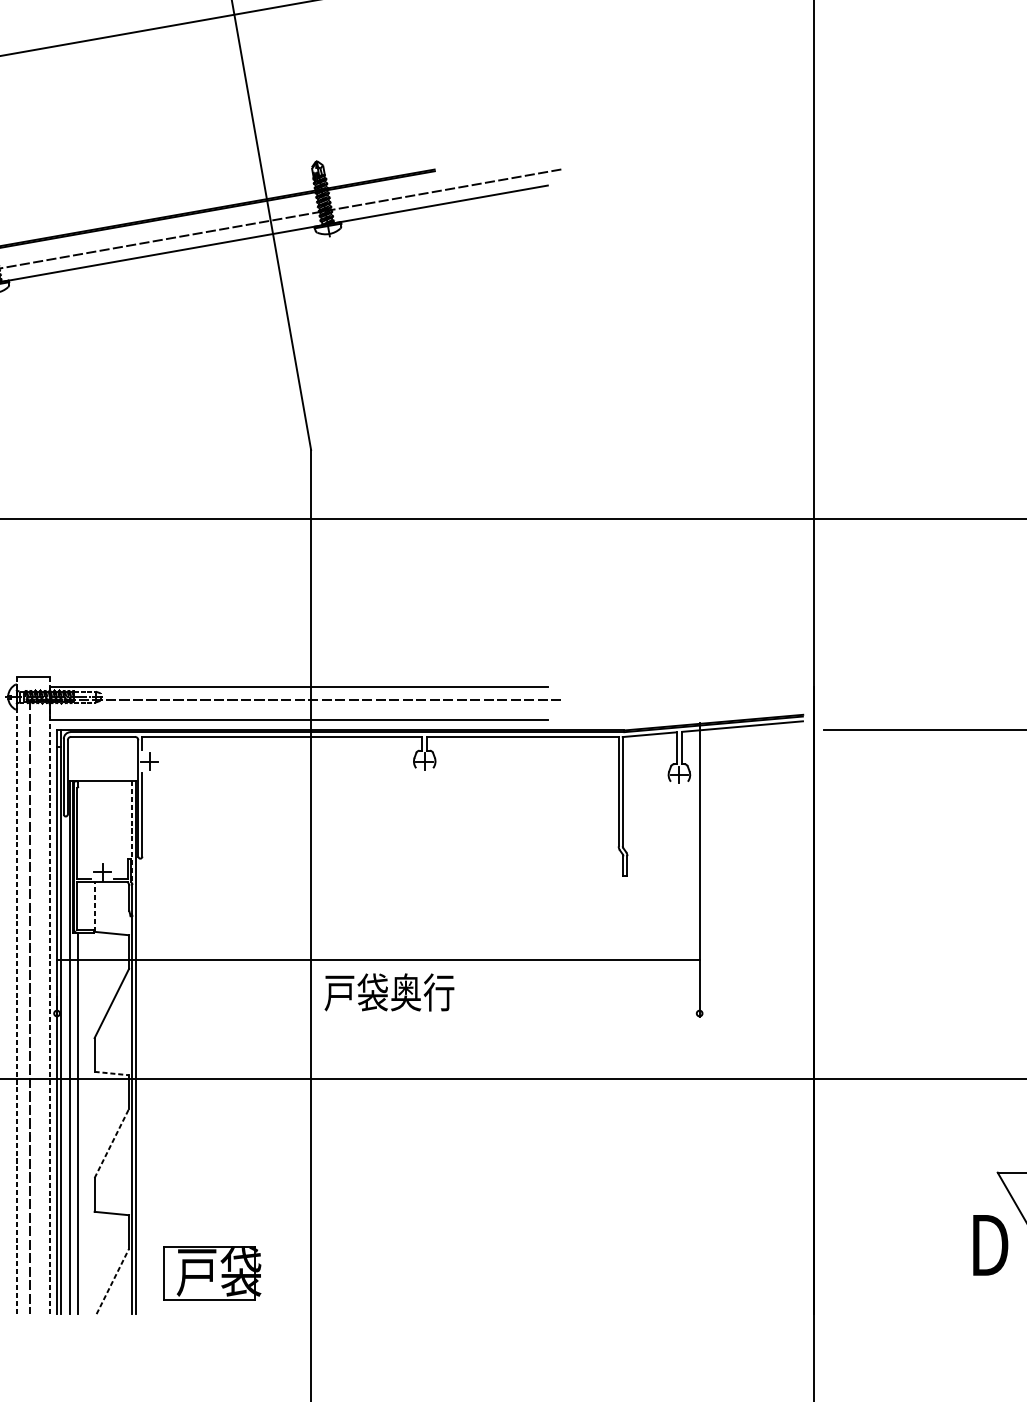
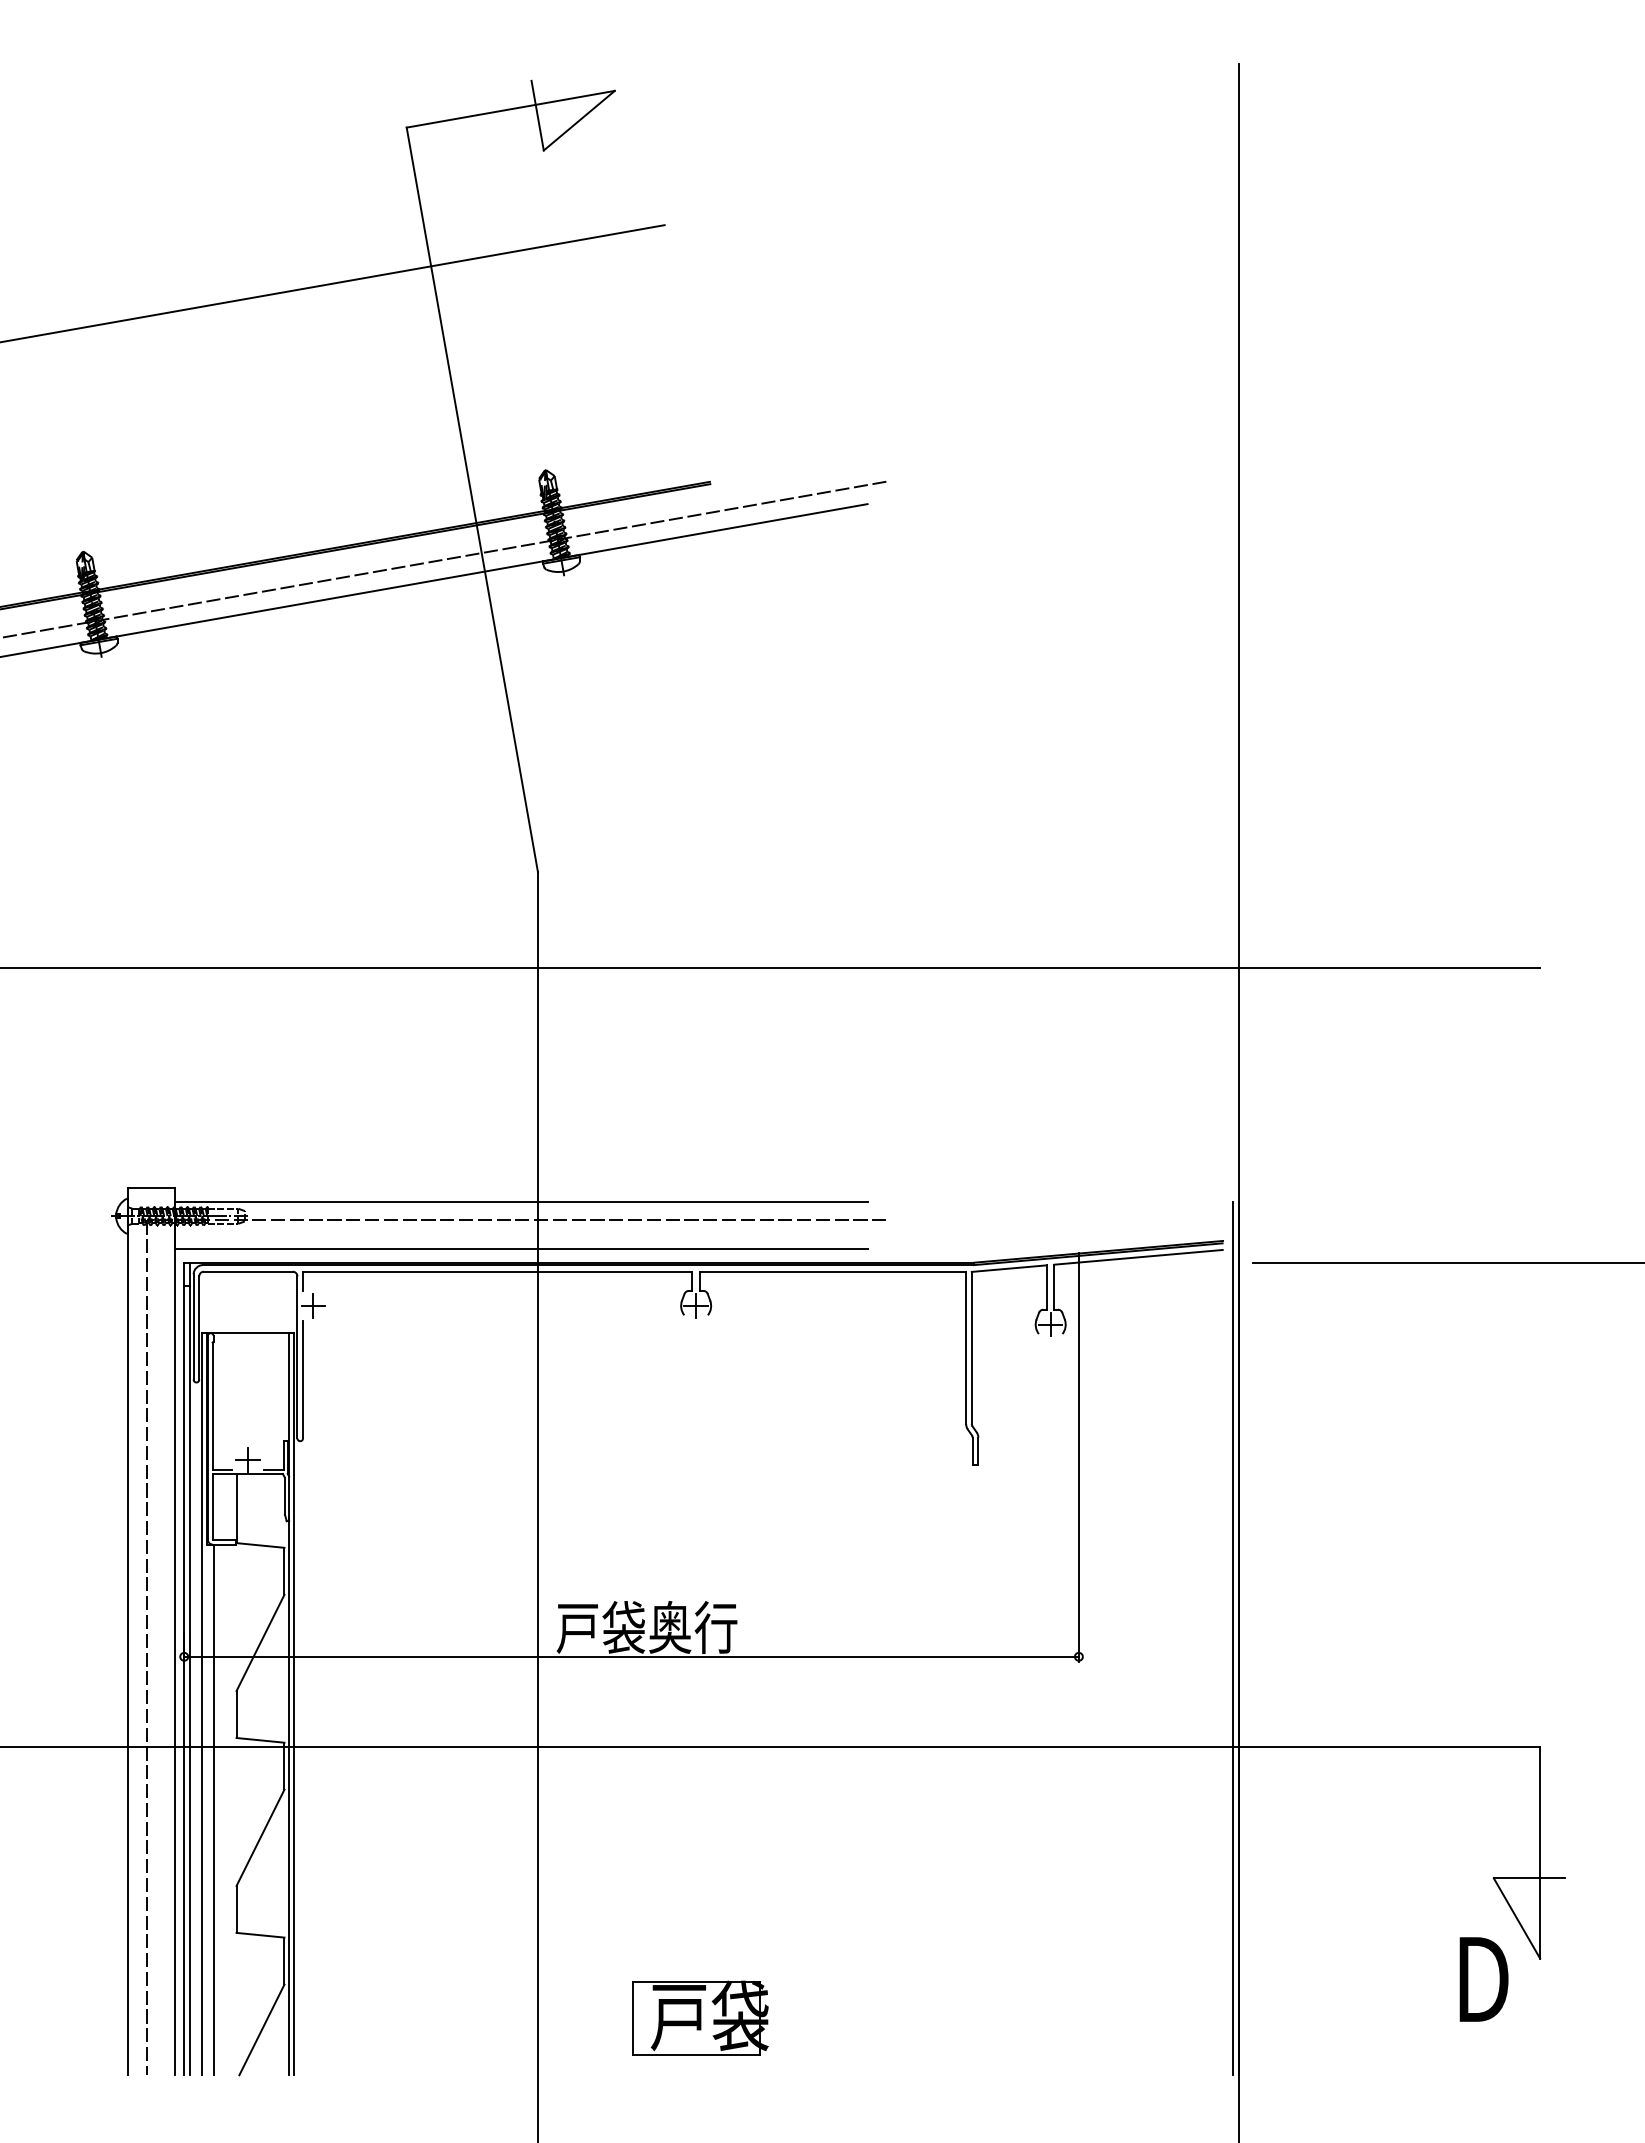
line: (132, 832) -> (289, 1404), dashed -> solid
line: (94, 907) -> (236, 1508), dashed -> solid
line: (378, 960) -> (631, 1656), moved
line: (16, 995) -> (127, 1631), dashed -> solid
line: (50, 995) -> (174, 1631), dashed -> solid
line: (810, 1000) -> (1233, 1638), added
line: (112, 1073) -> (261, 1740), dashed -> solid
line: (111, 1143) -> (260, 1837), dashed -> solid
part: (212, 1272) -> (700, 2017), moved
line: (112, 1281) -> (261, 2029), dashed -> solid

